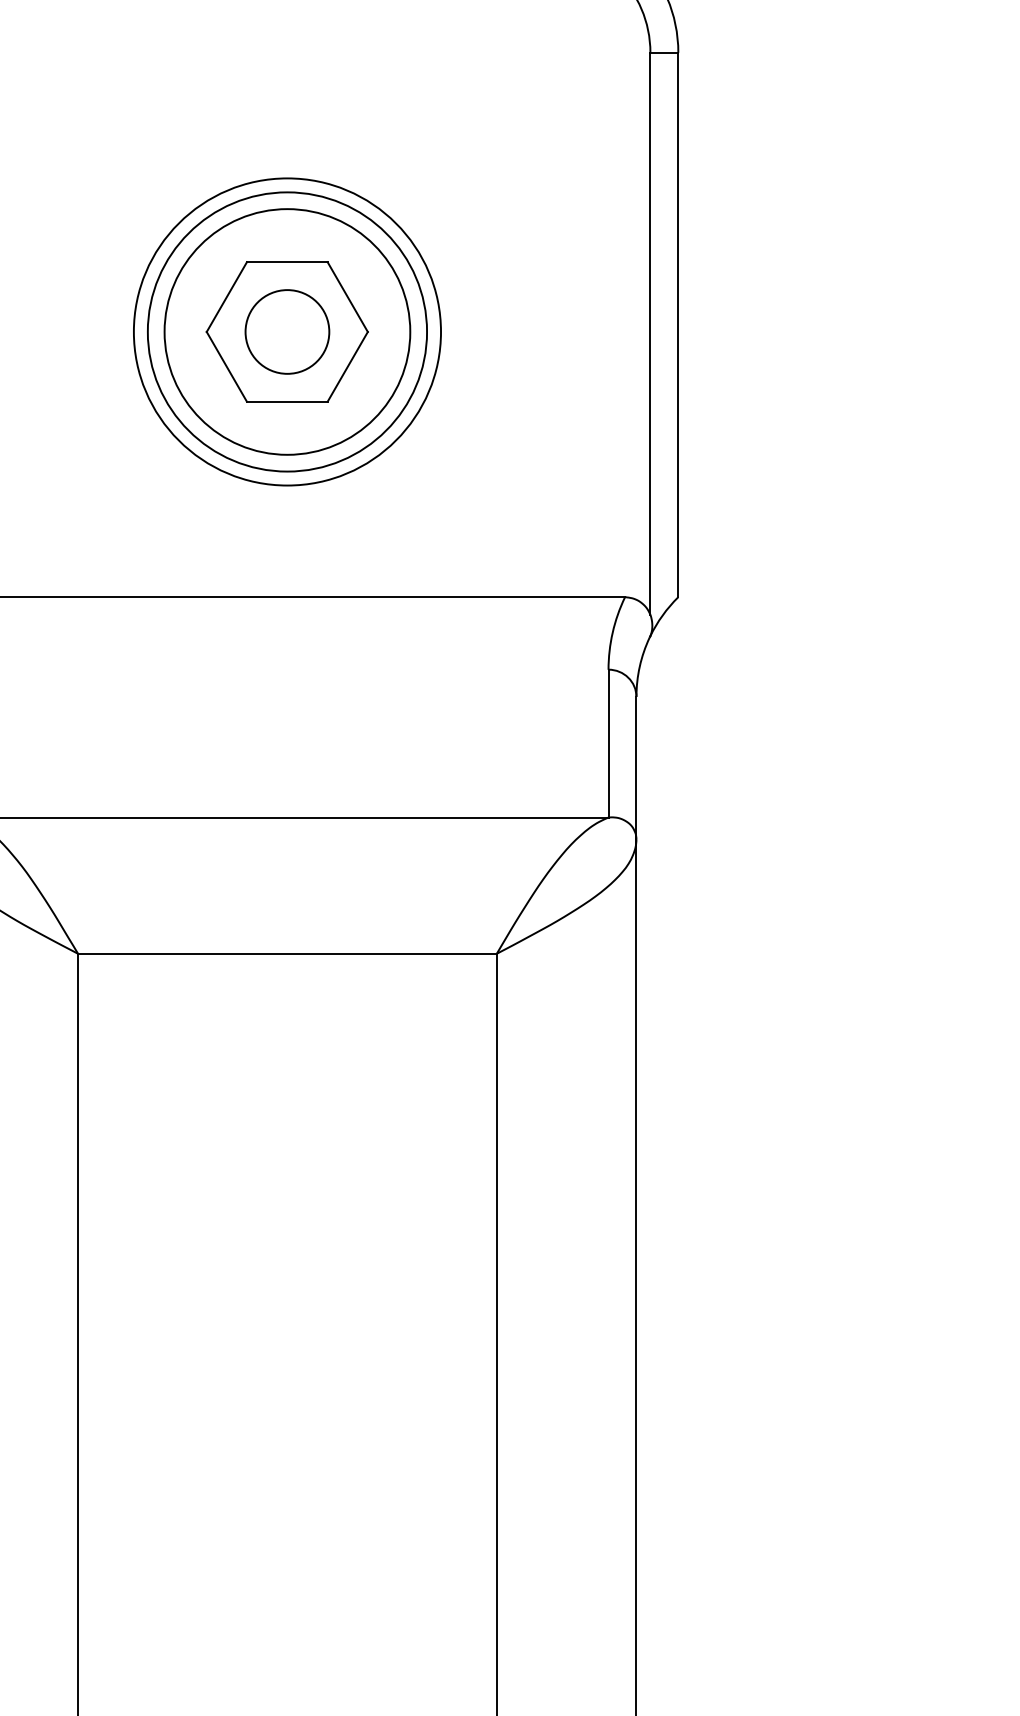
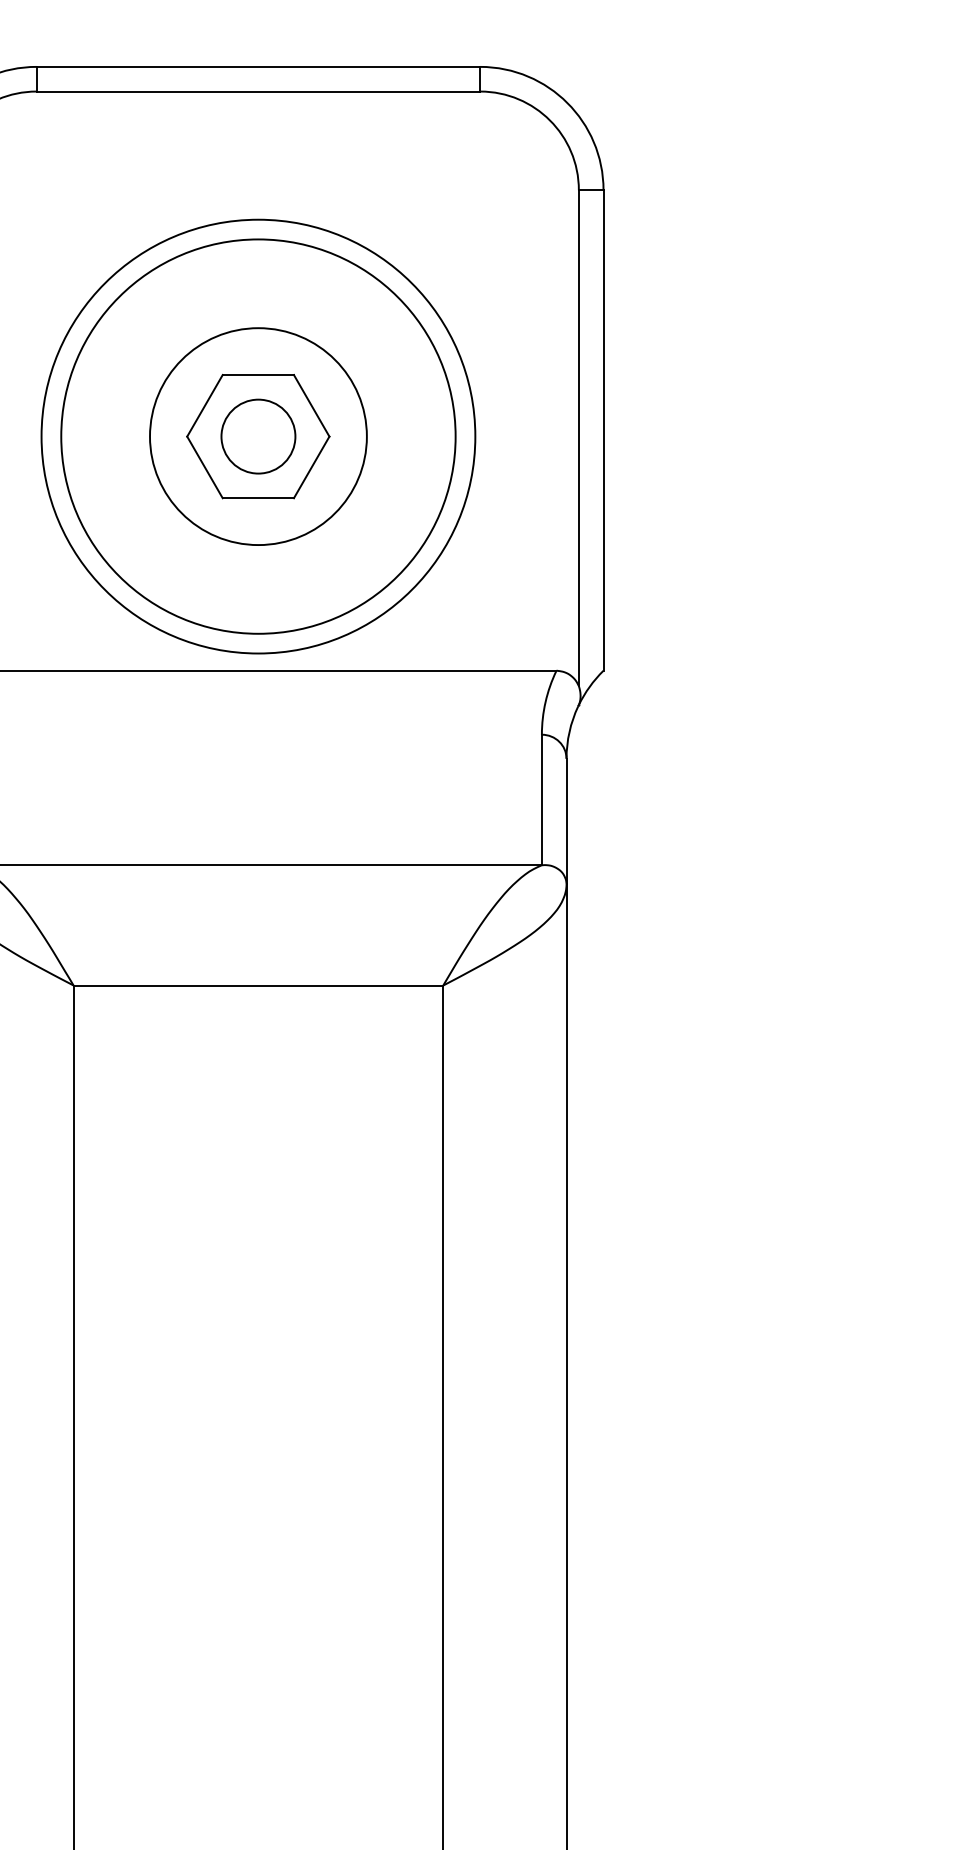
circle: (287, 331) -> (258, 436), size x1.6
circle: (287, 331) -> (258, 436), size x1.6

